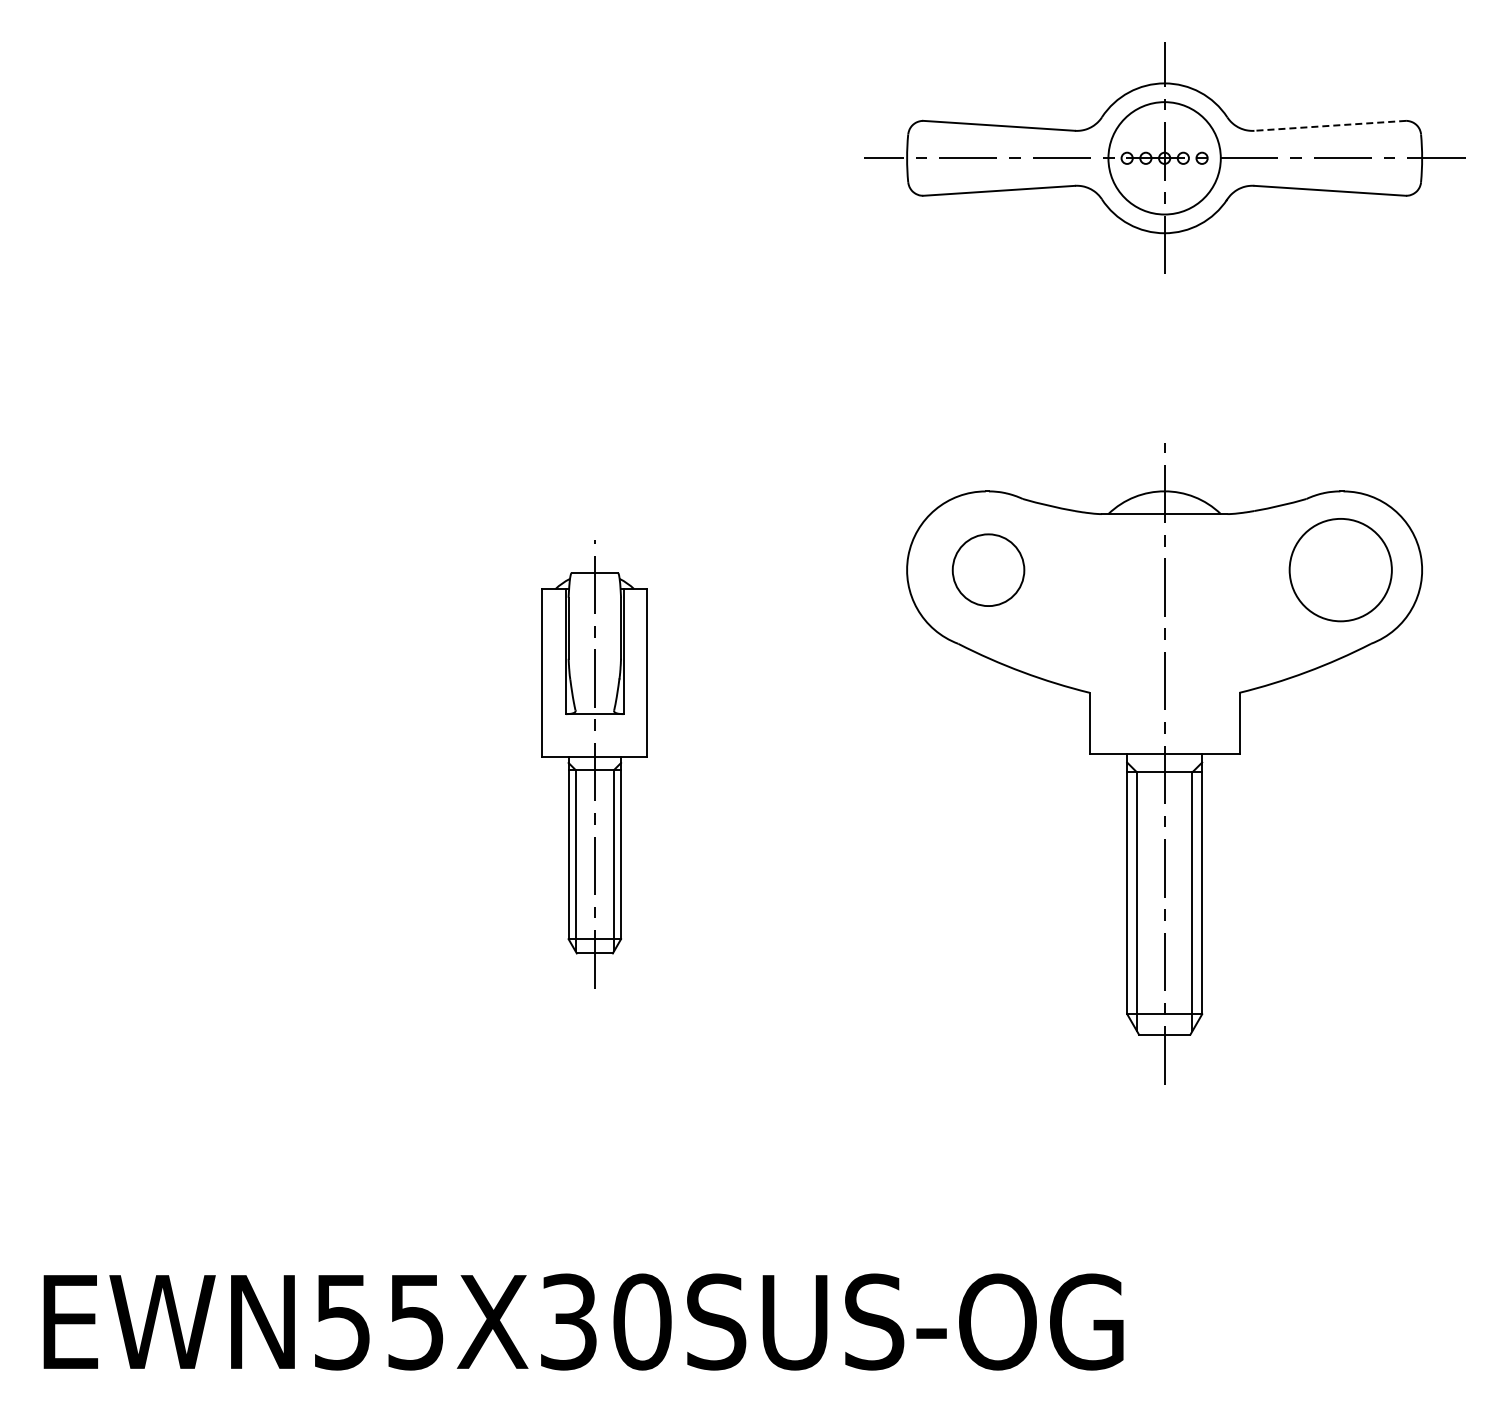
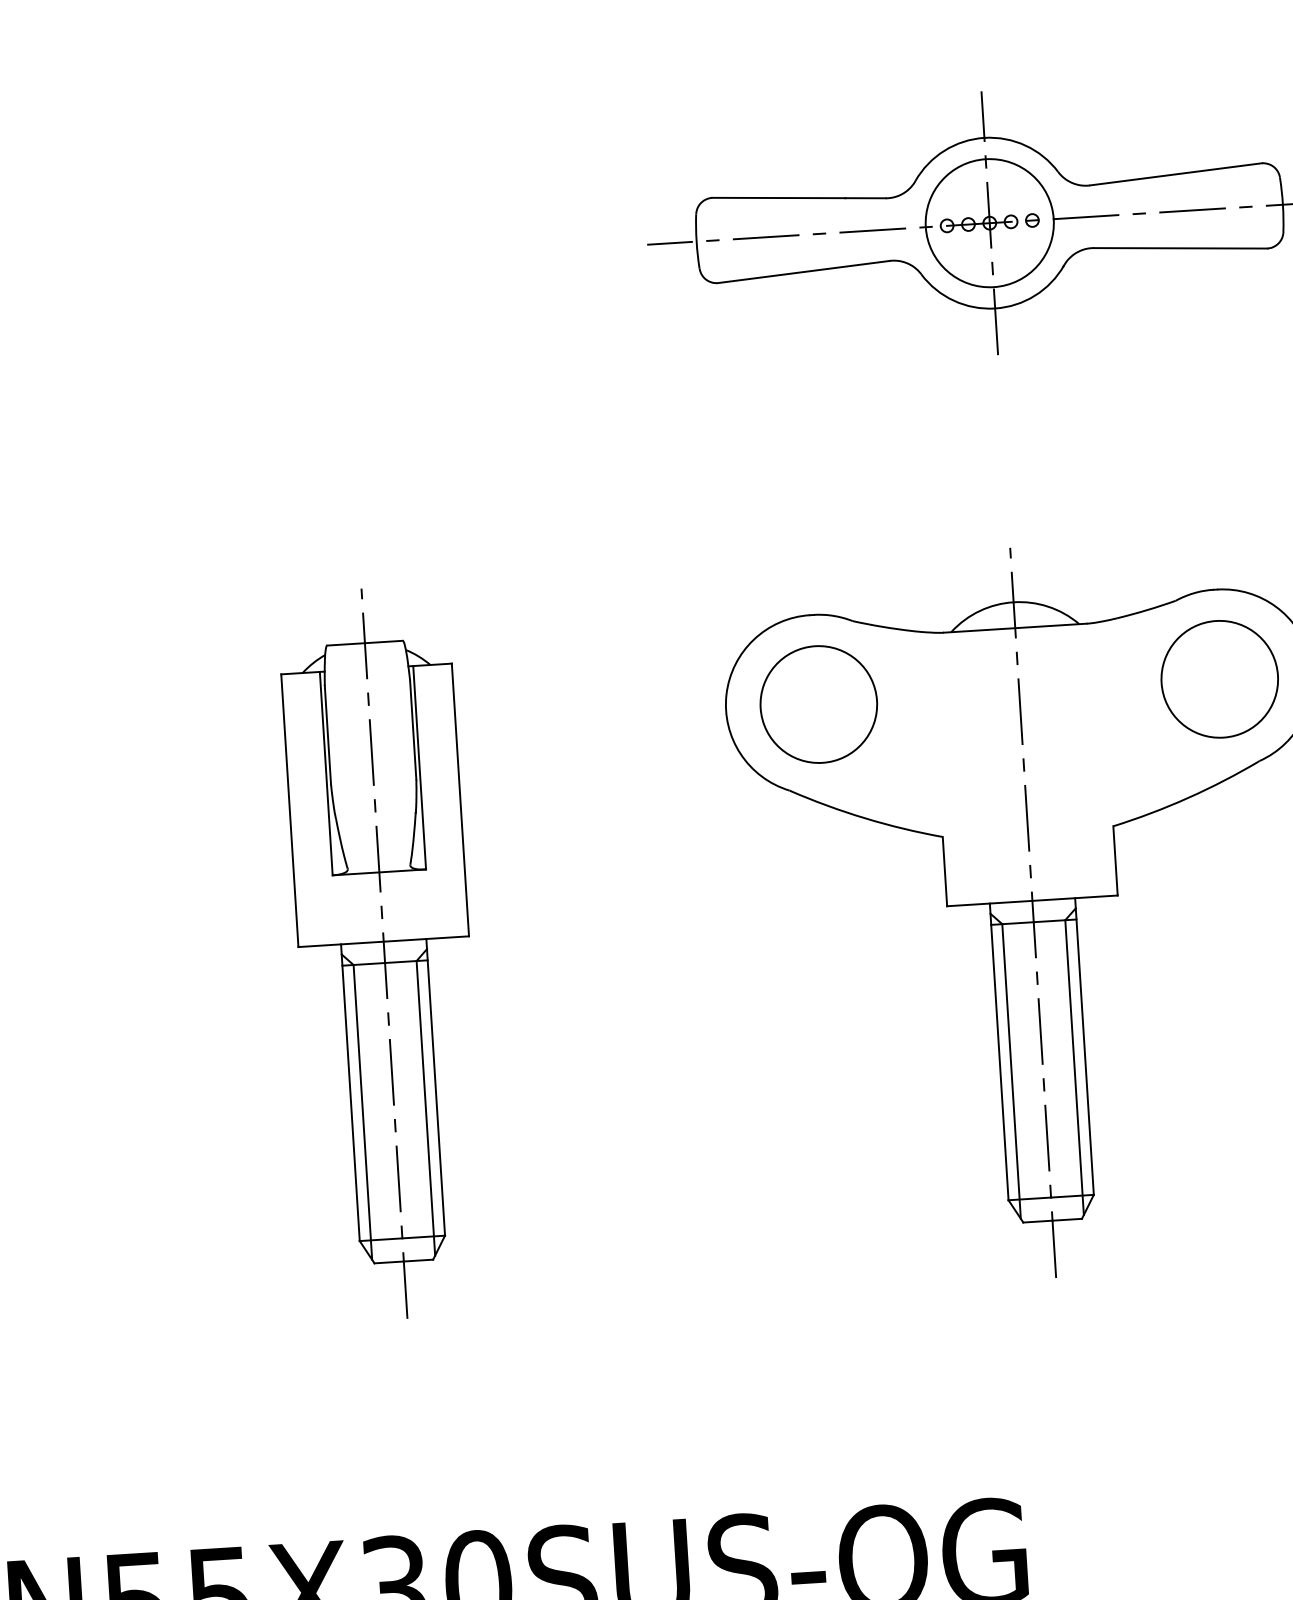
line: (1329, 125) -> (1175, 174), dashed -> solid
part: (988, 570) -> (818, 705), size x1.43
part: (594, 763) -> (384, 952), size x1.43

